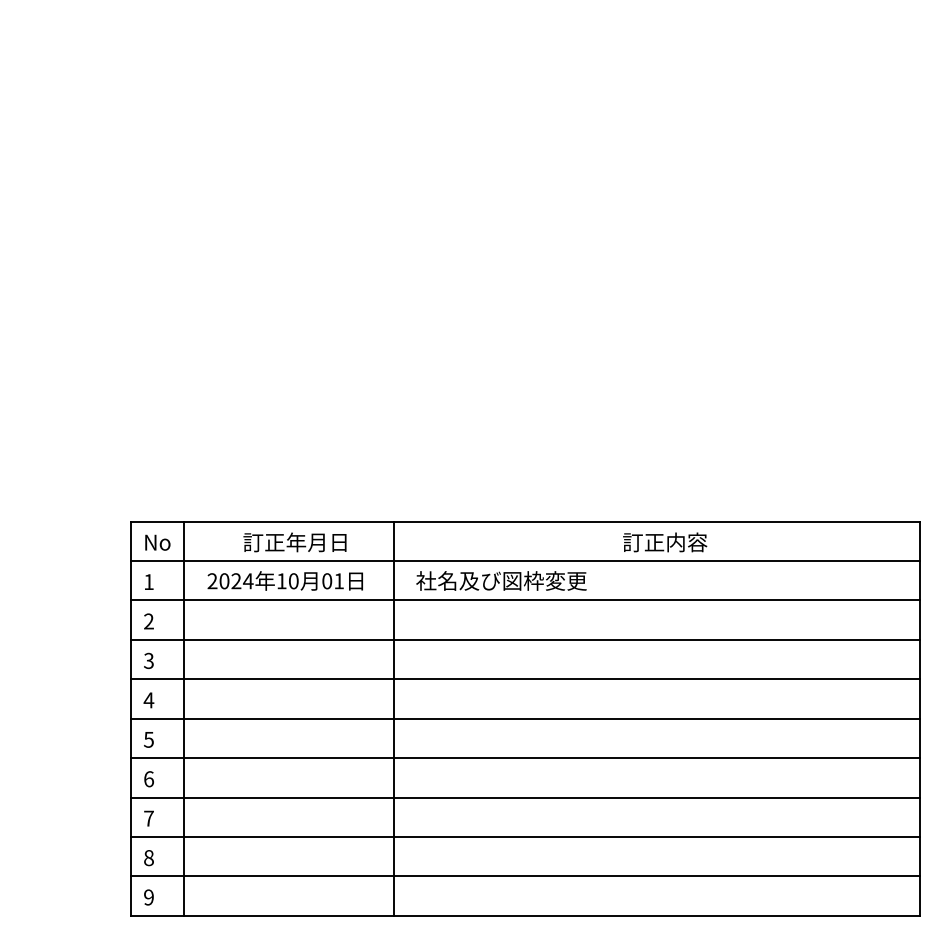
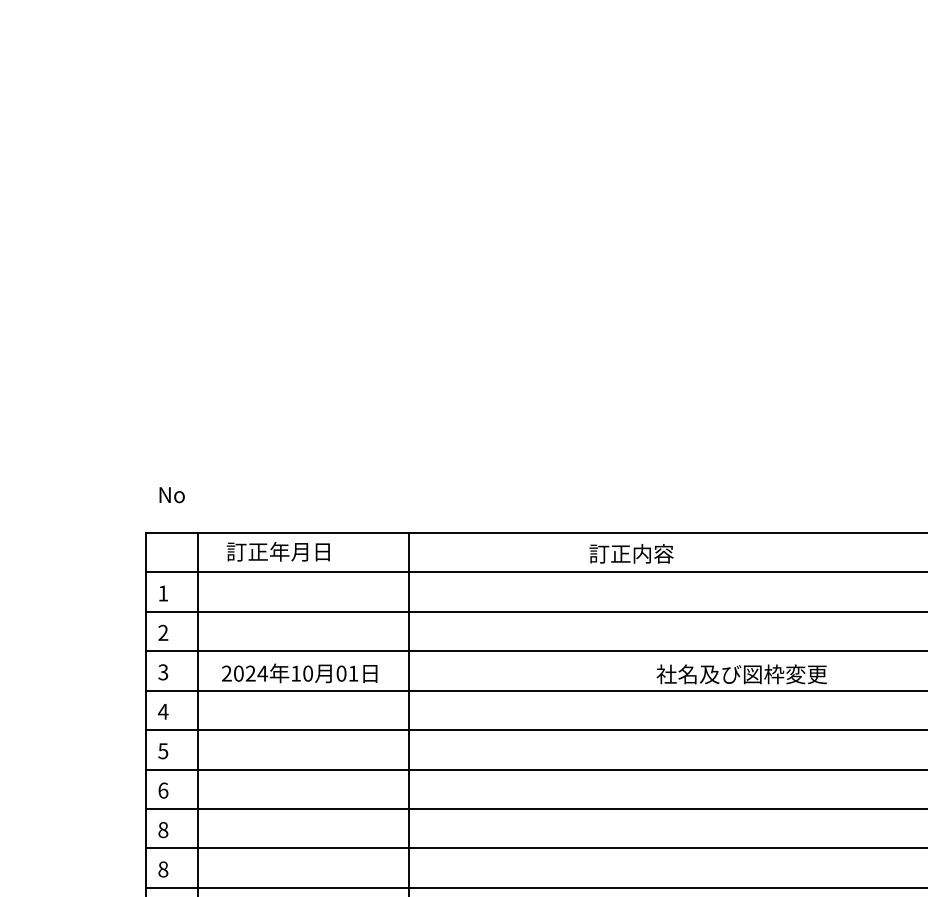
text: (157, 542) -> (171, 494), moved
text: (294, 542) -> (277, 551), moved
text: (665, 542) -> (631, 553), moved
text: (284, 580) -> (298, 672), moved
text: (501, 580) -> (741, 673), moved
text: (148, 818) -> (162, 829), 7 -> 8

